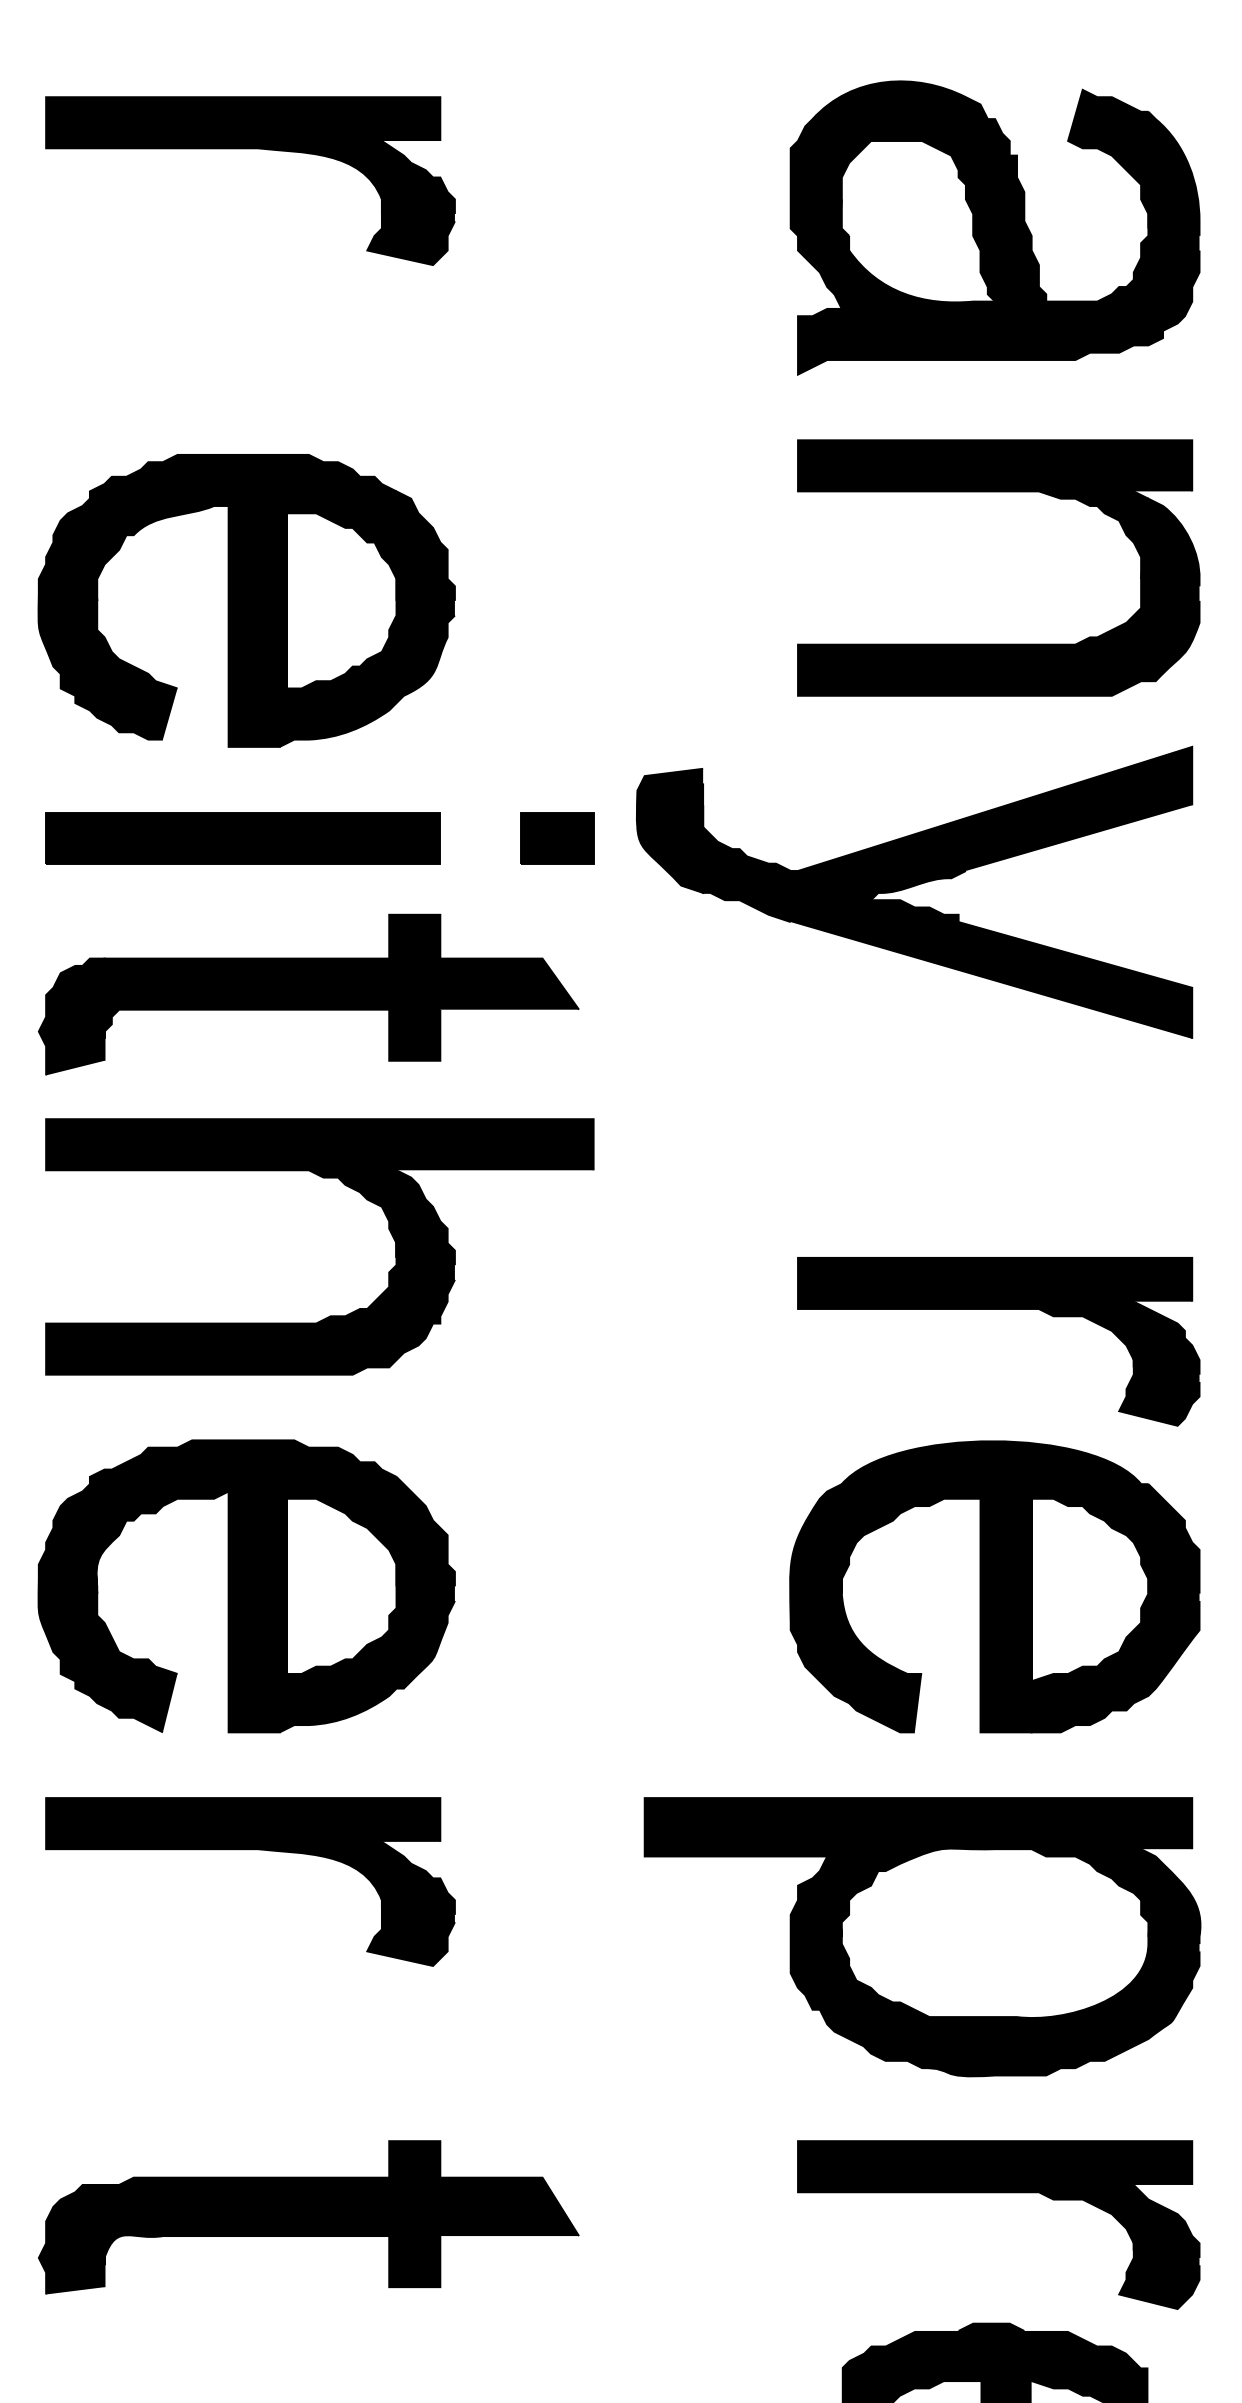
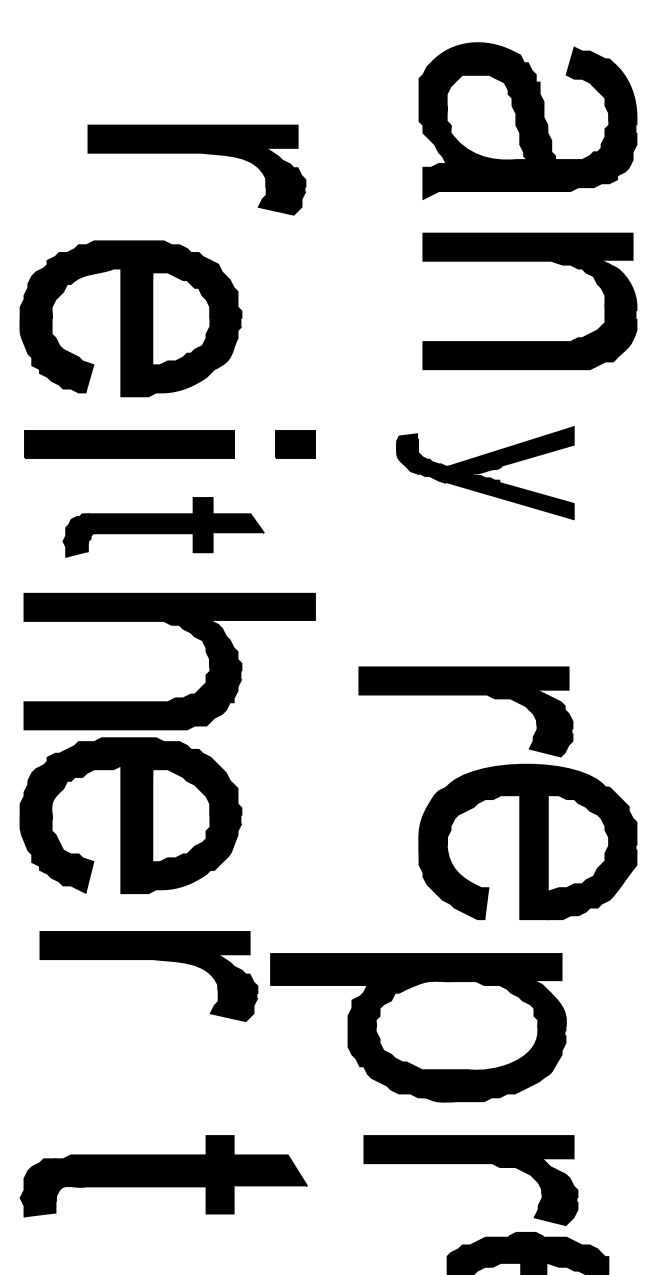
part: (249, 149) -> (196, 153), moved
part: (915, 892) -> (485, 473), size x0.6
part: (308, 994) -> (163, 527), size x0.7
part: (997, 1310) -> (465, 695), moved
part: (245, 1585) -> (130, 815), moved
part: (259, 1851) -> (153, 960), moved
part: (922, 1936) -> (418, 1027), moved
part: (997, 2194) -> (470, 1164), moved

